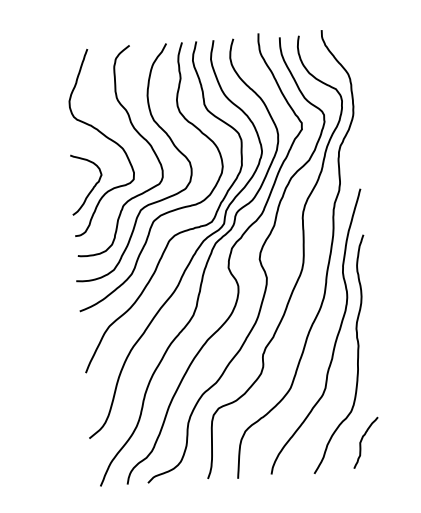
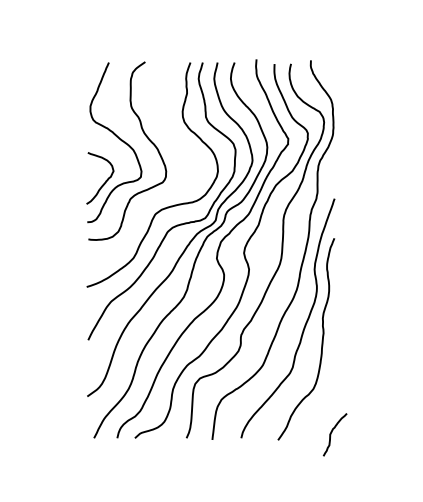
curve: (148, 203) -> (152, 198), removed
curve: (362, 440) -> (332, 432), moved

